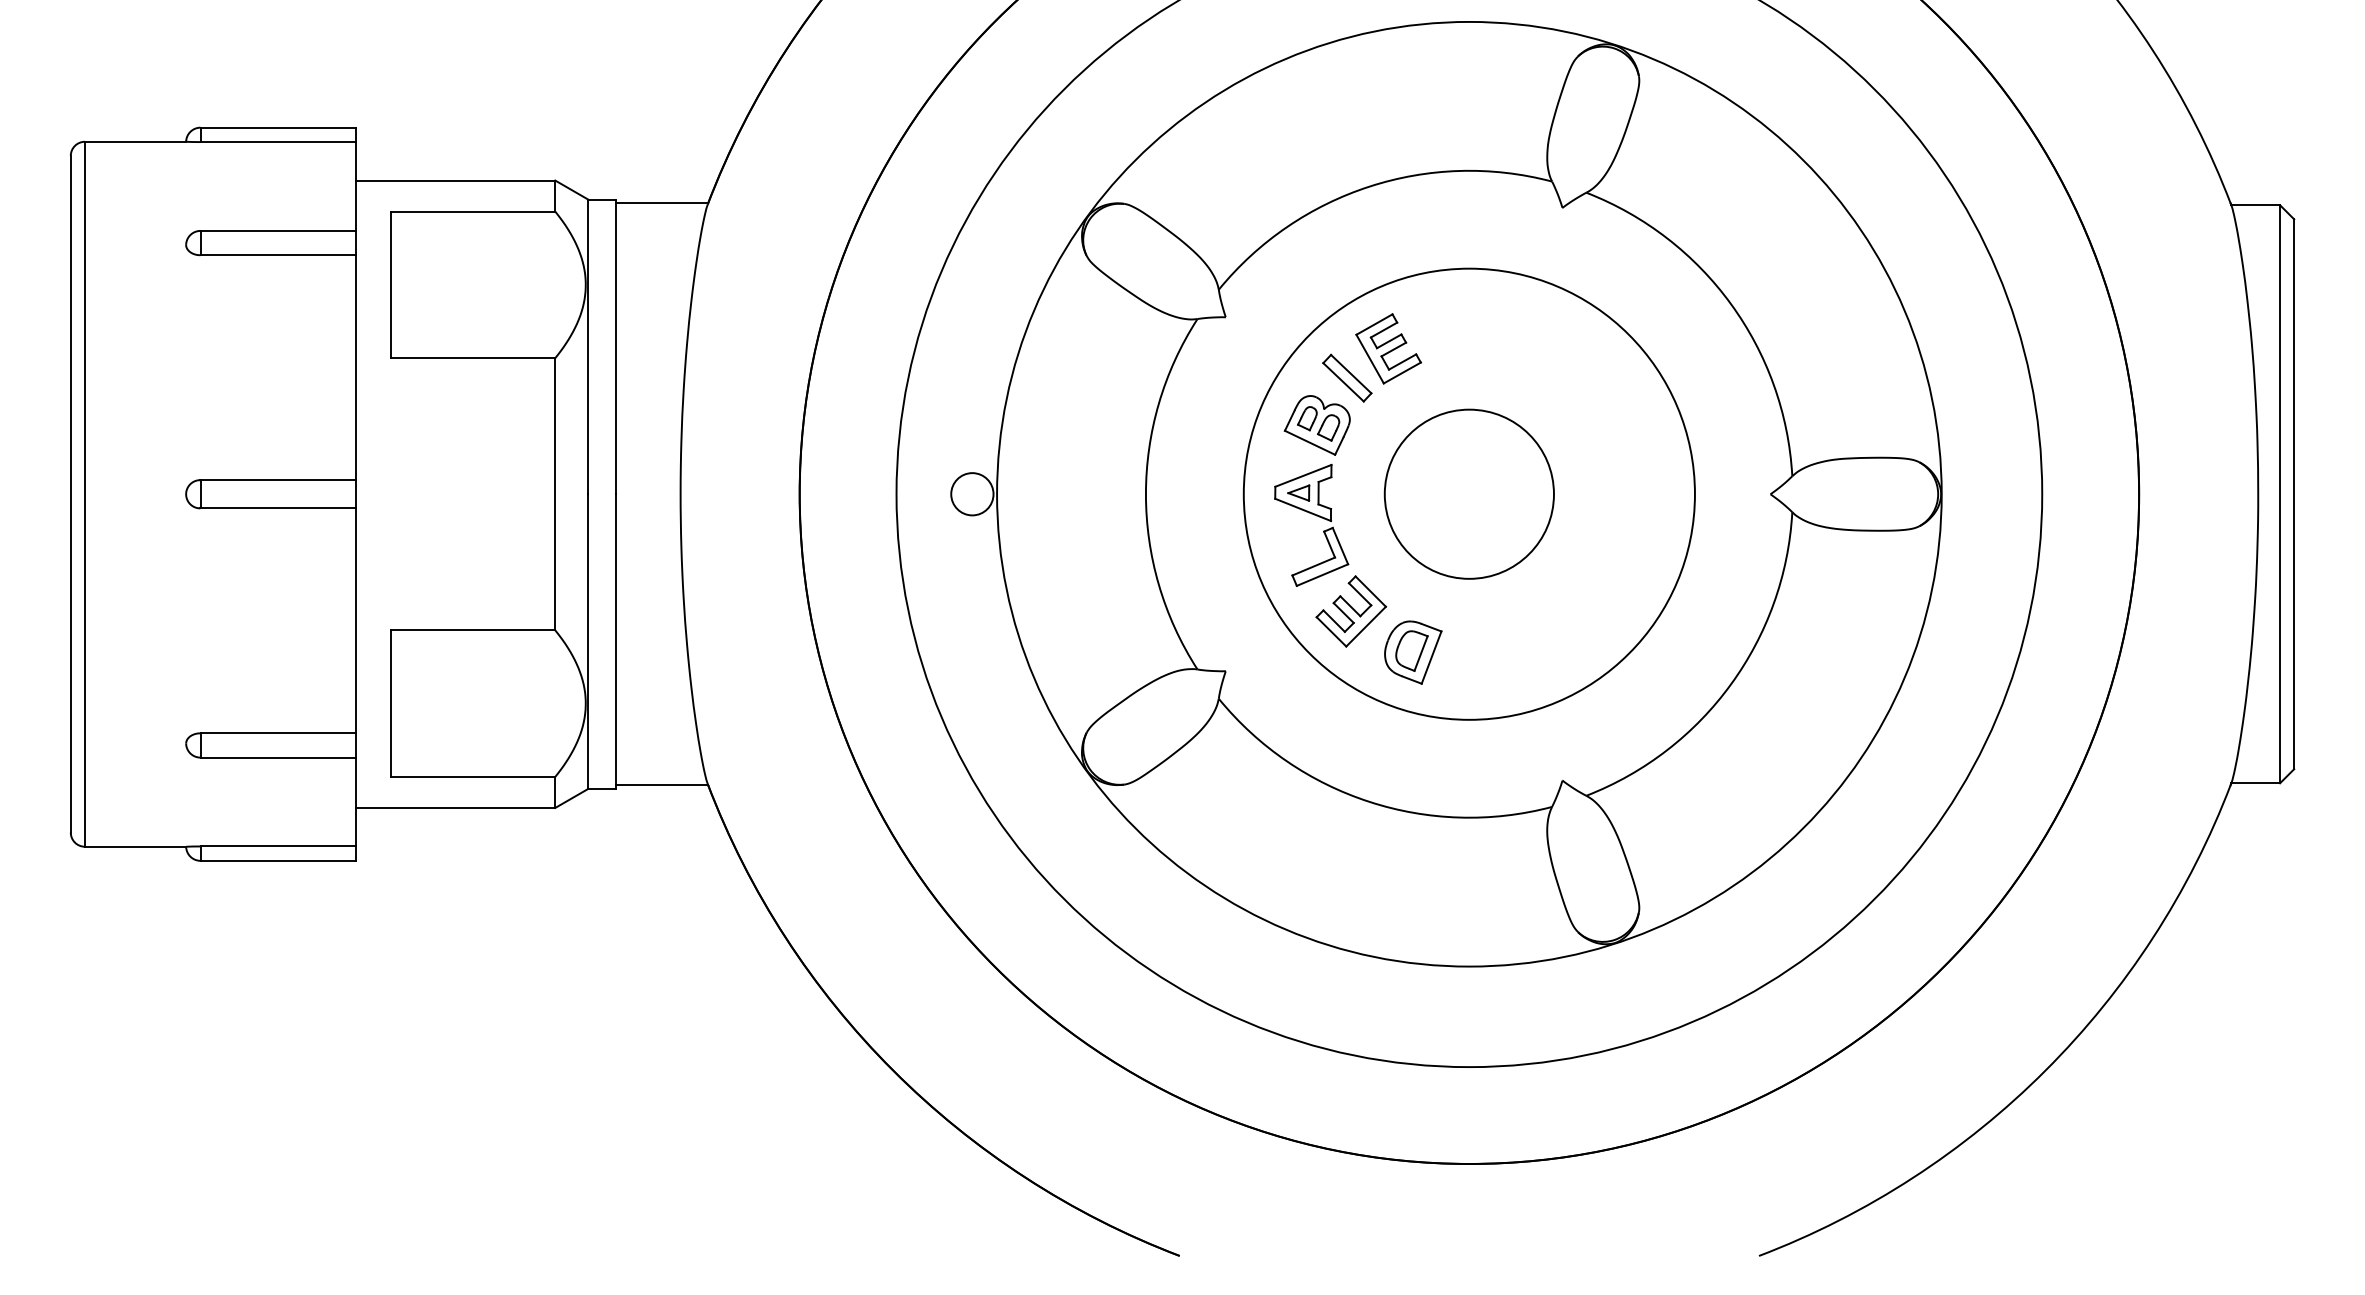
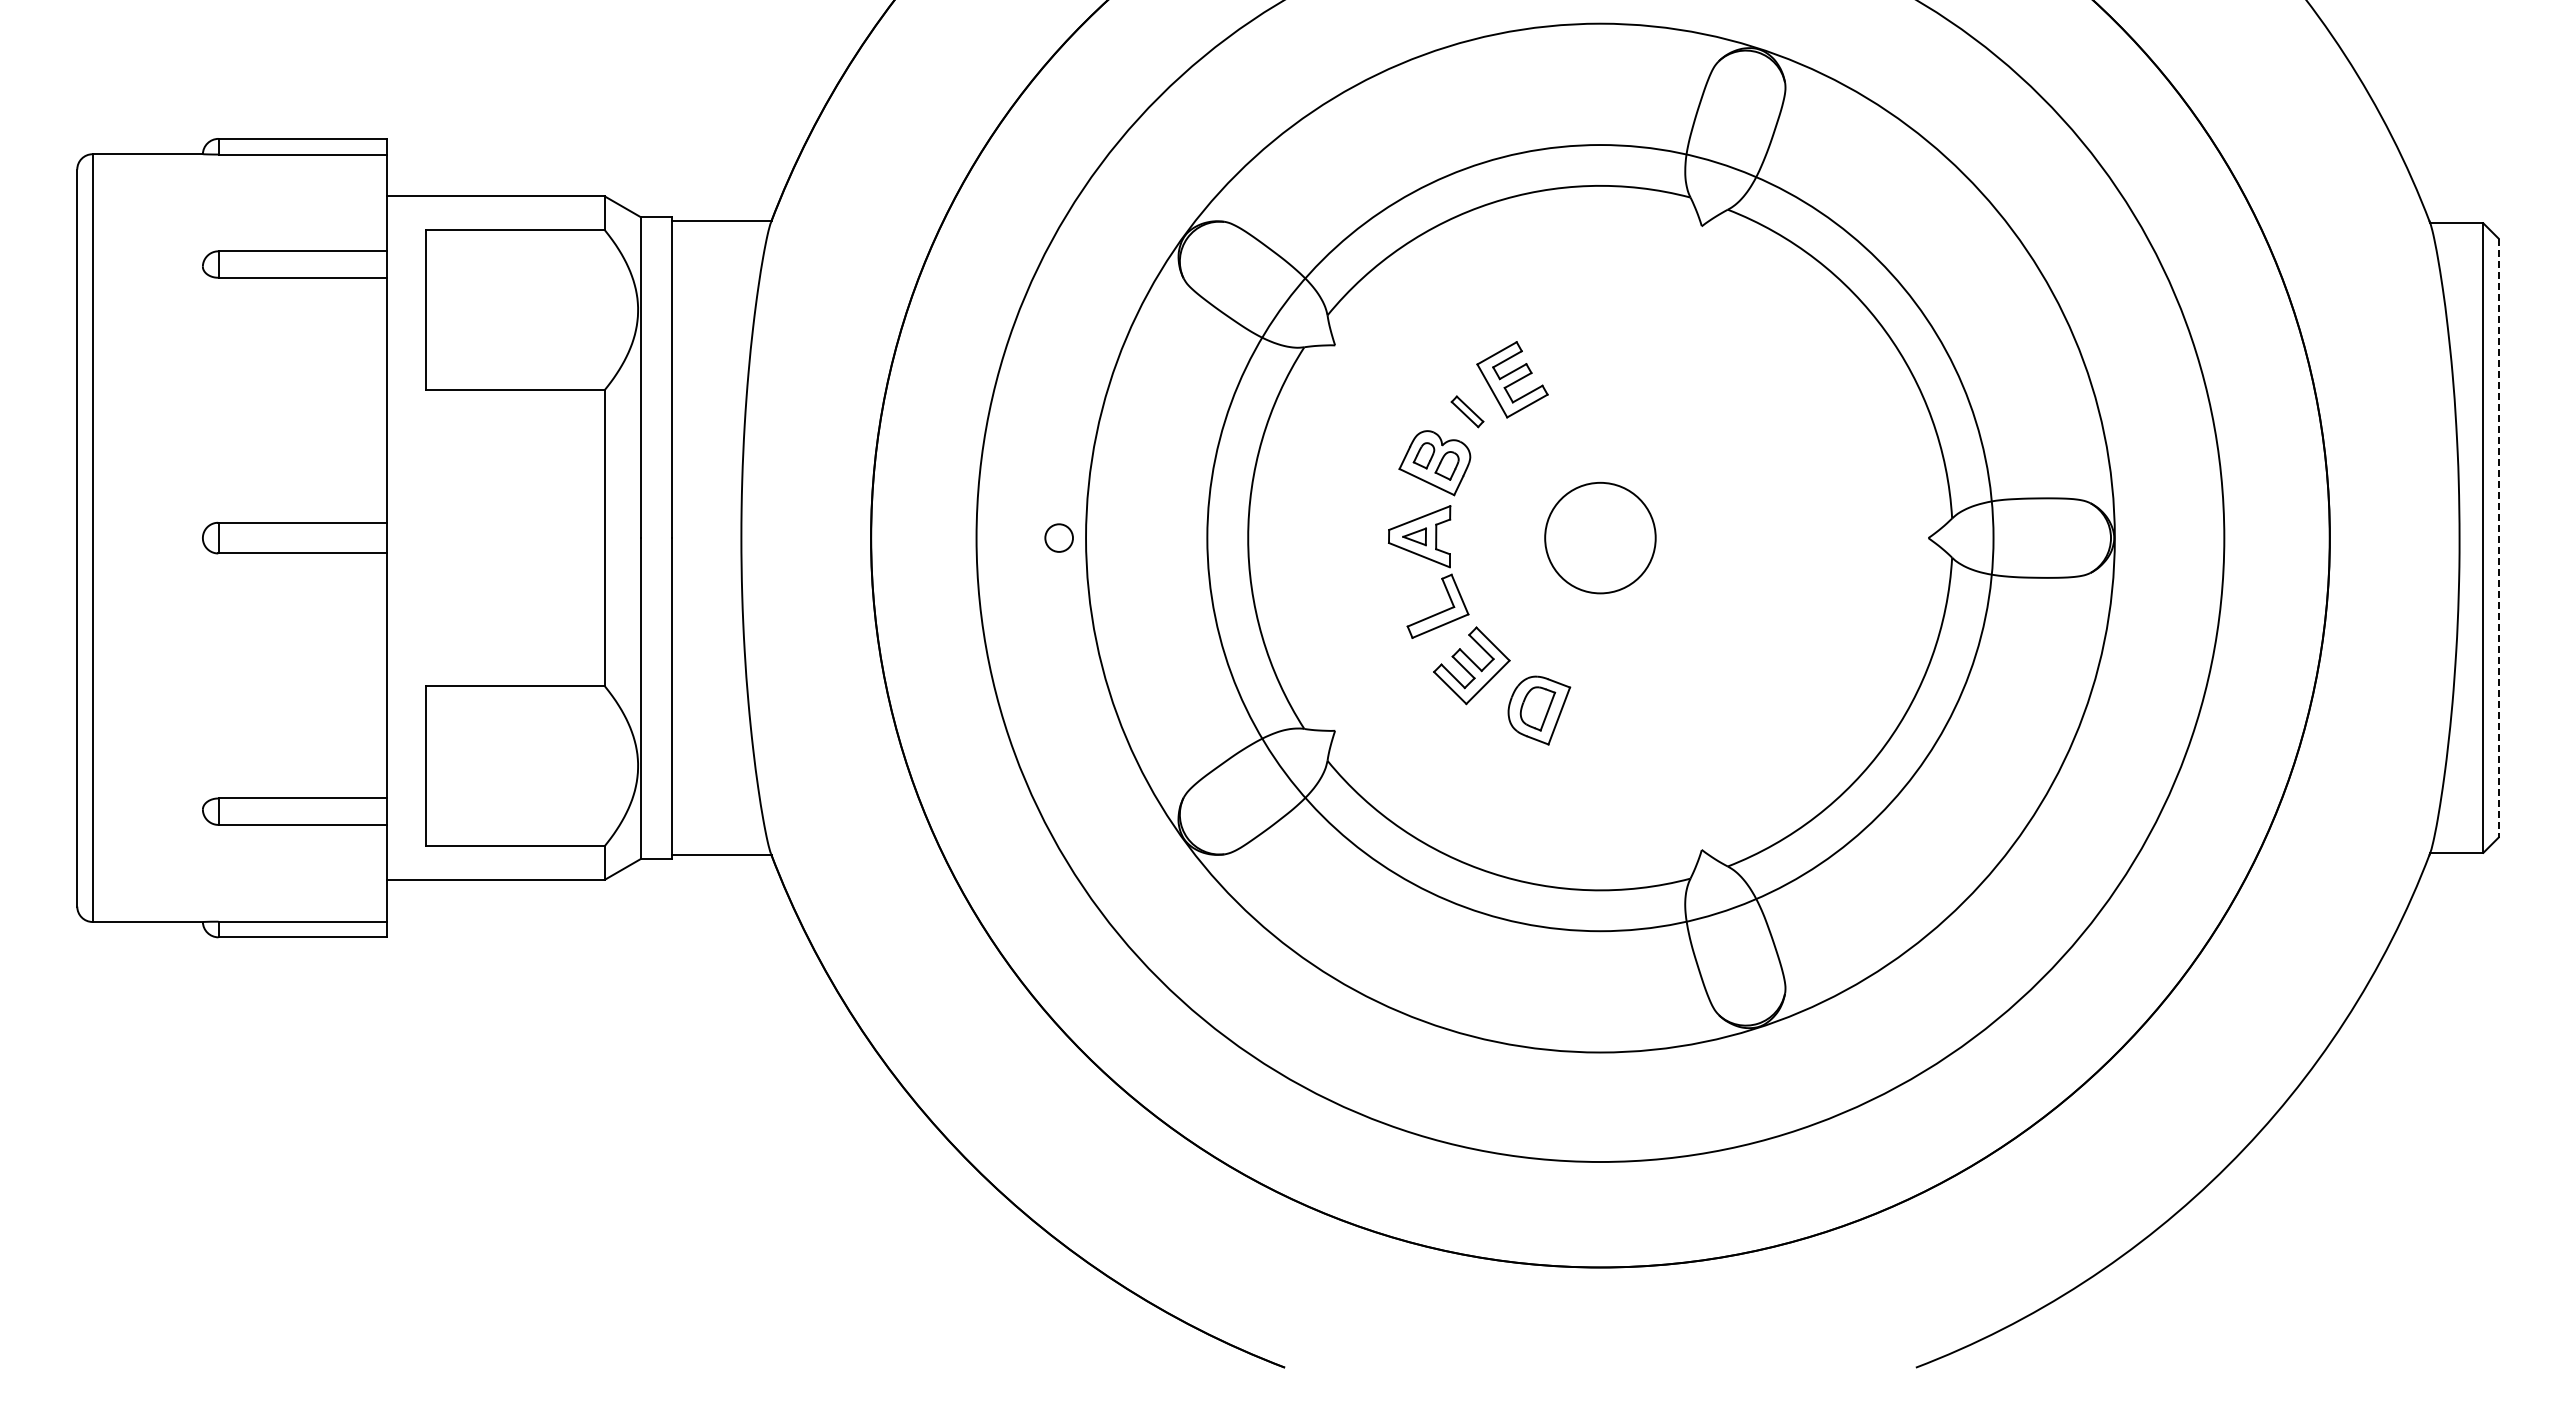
part: (1347, 378) -> (1467, 411), size x0.6
circle: (1469, 493) -> (1600, 537), size x0.6
circle: (1469, 493) -> (1600, 537), size x1.6
circle: (972, 494) -> (1059, 538), size x0.6
line: (2293, 494) -> (2498, 538), solid -> dashed

